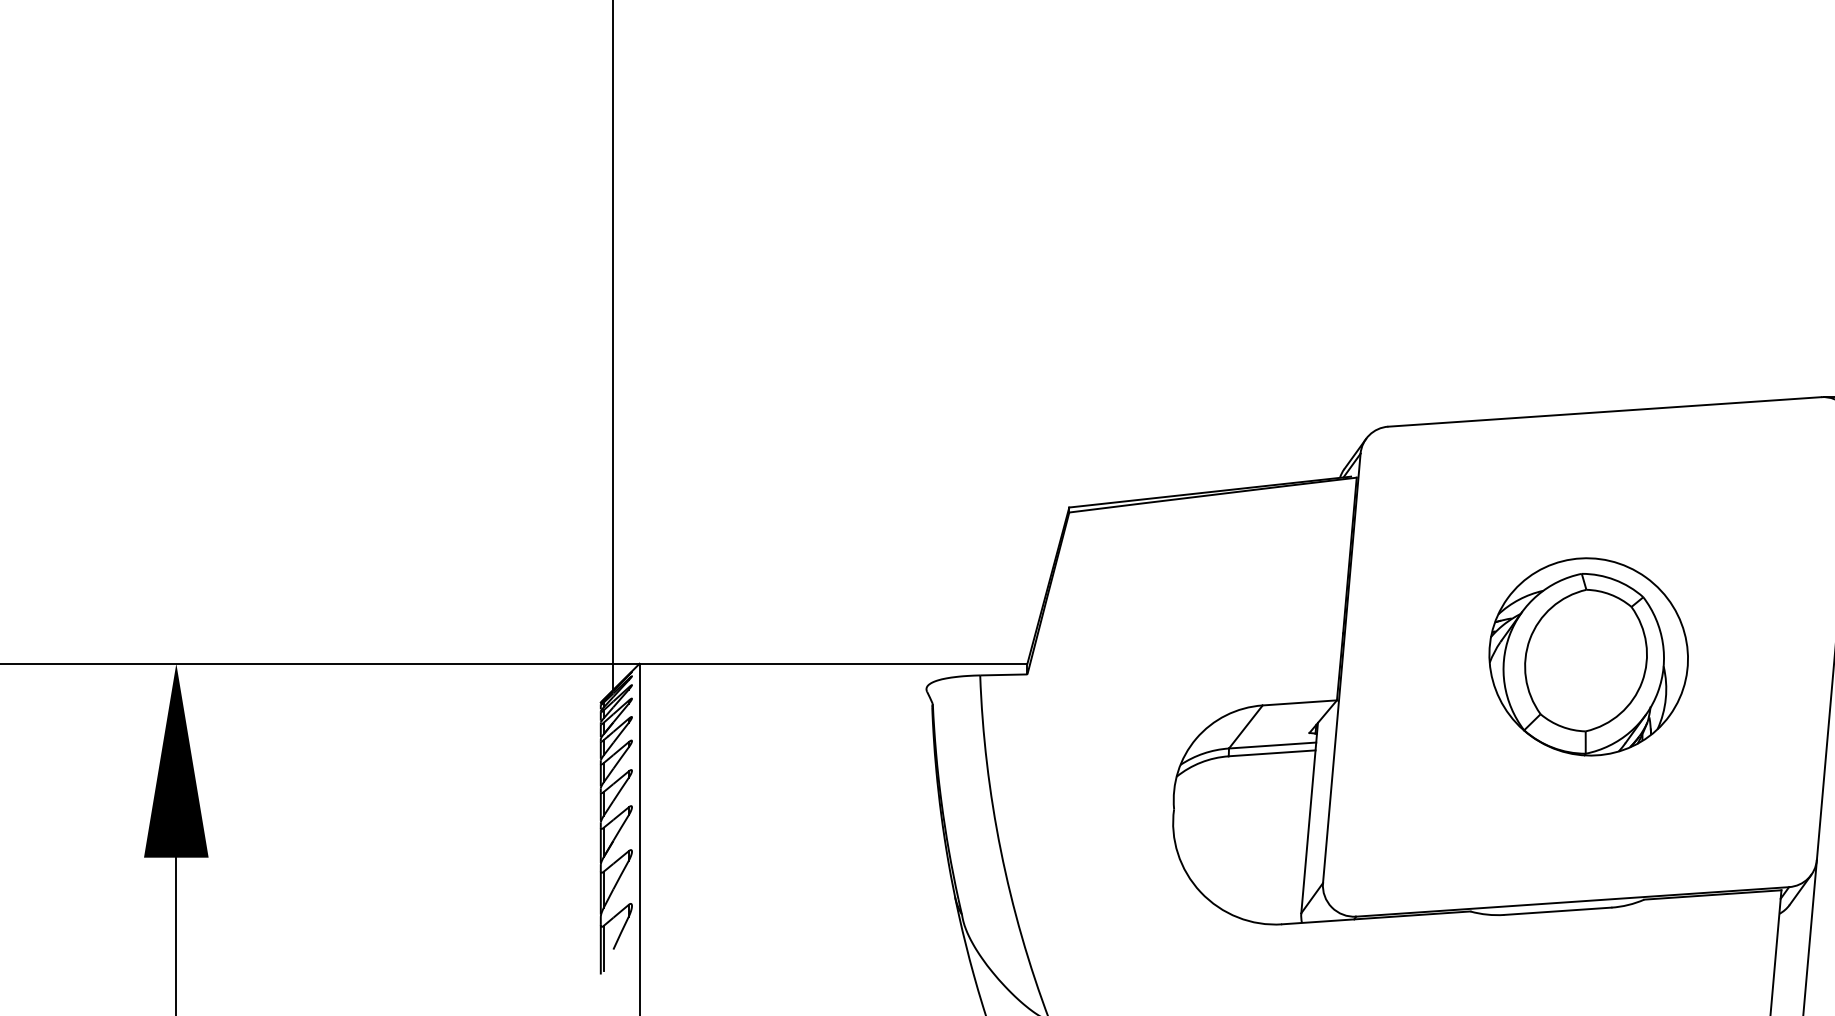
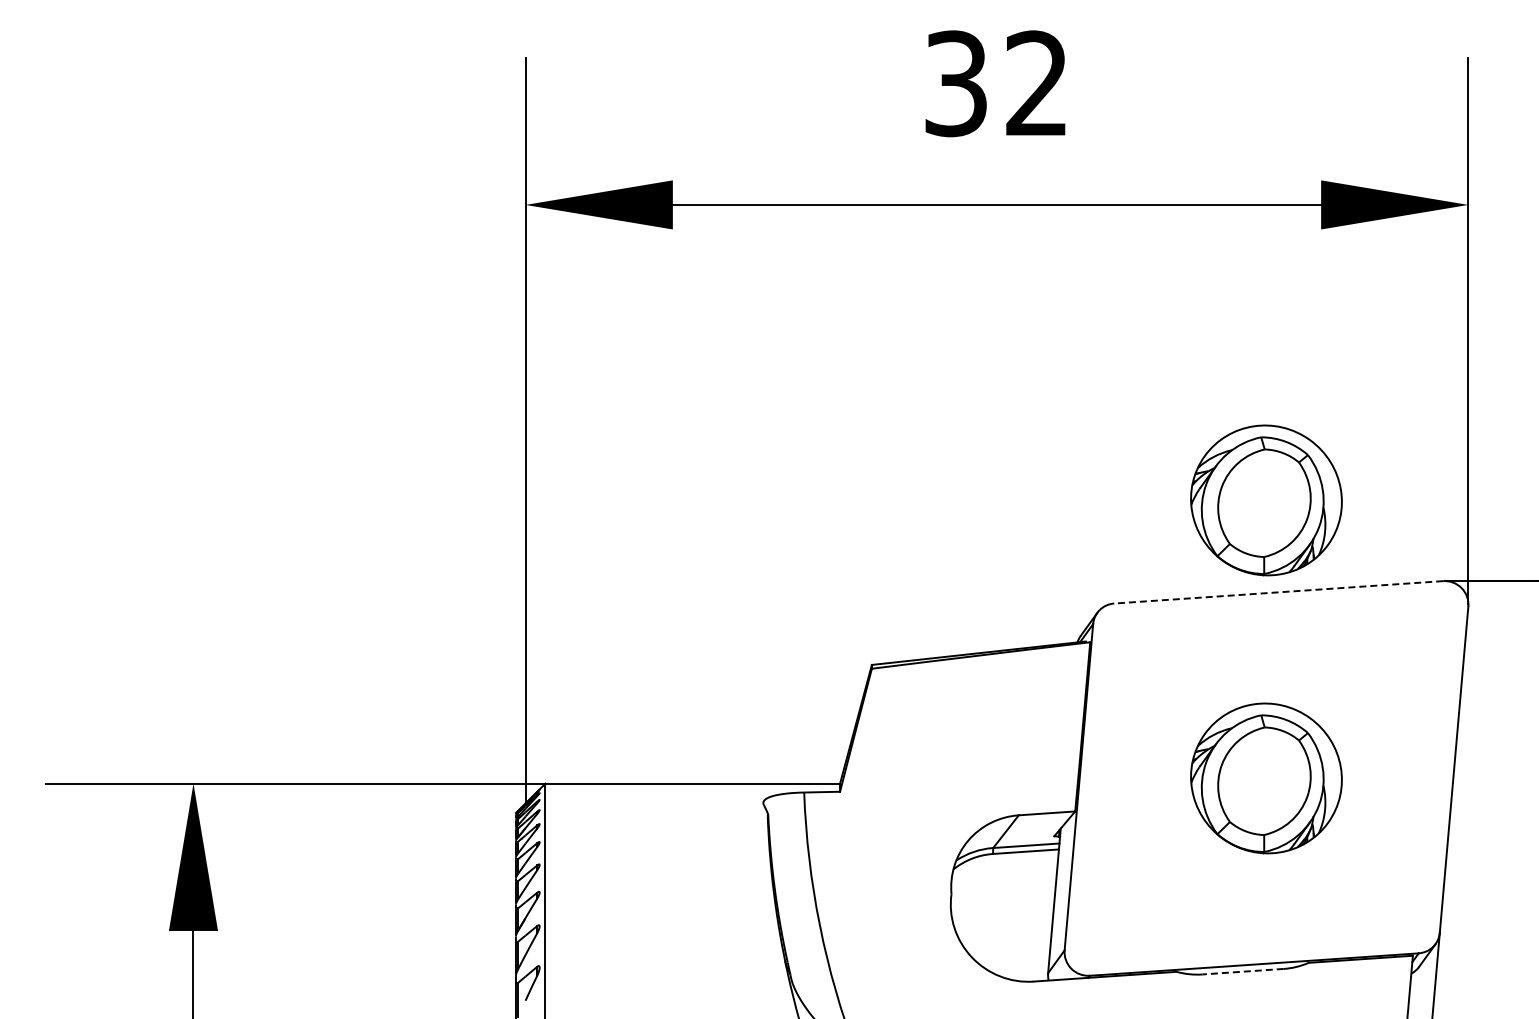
part: (1588, 291) -> (1266, 500), added
line: (1604, 412) -> (1278, 592), solid -> dashed
line: (1558, 911) -> (1243, 971), solid -> dashed

